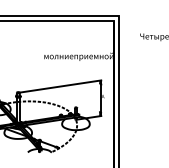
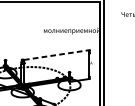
line: (60, 86) -> (56, 55), solid -> dashed

